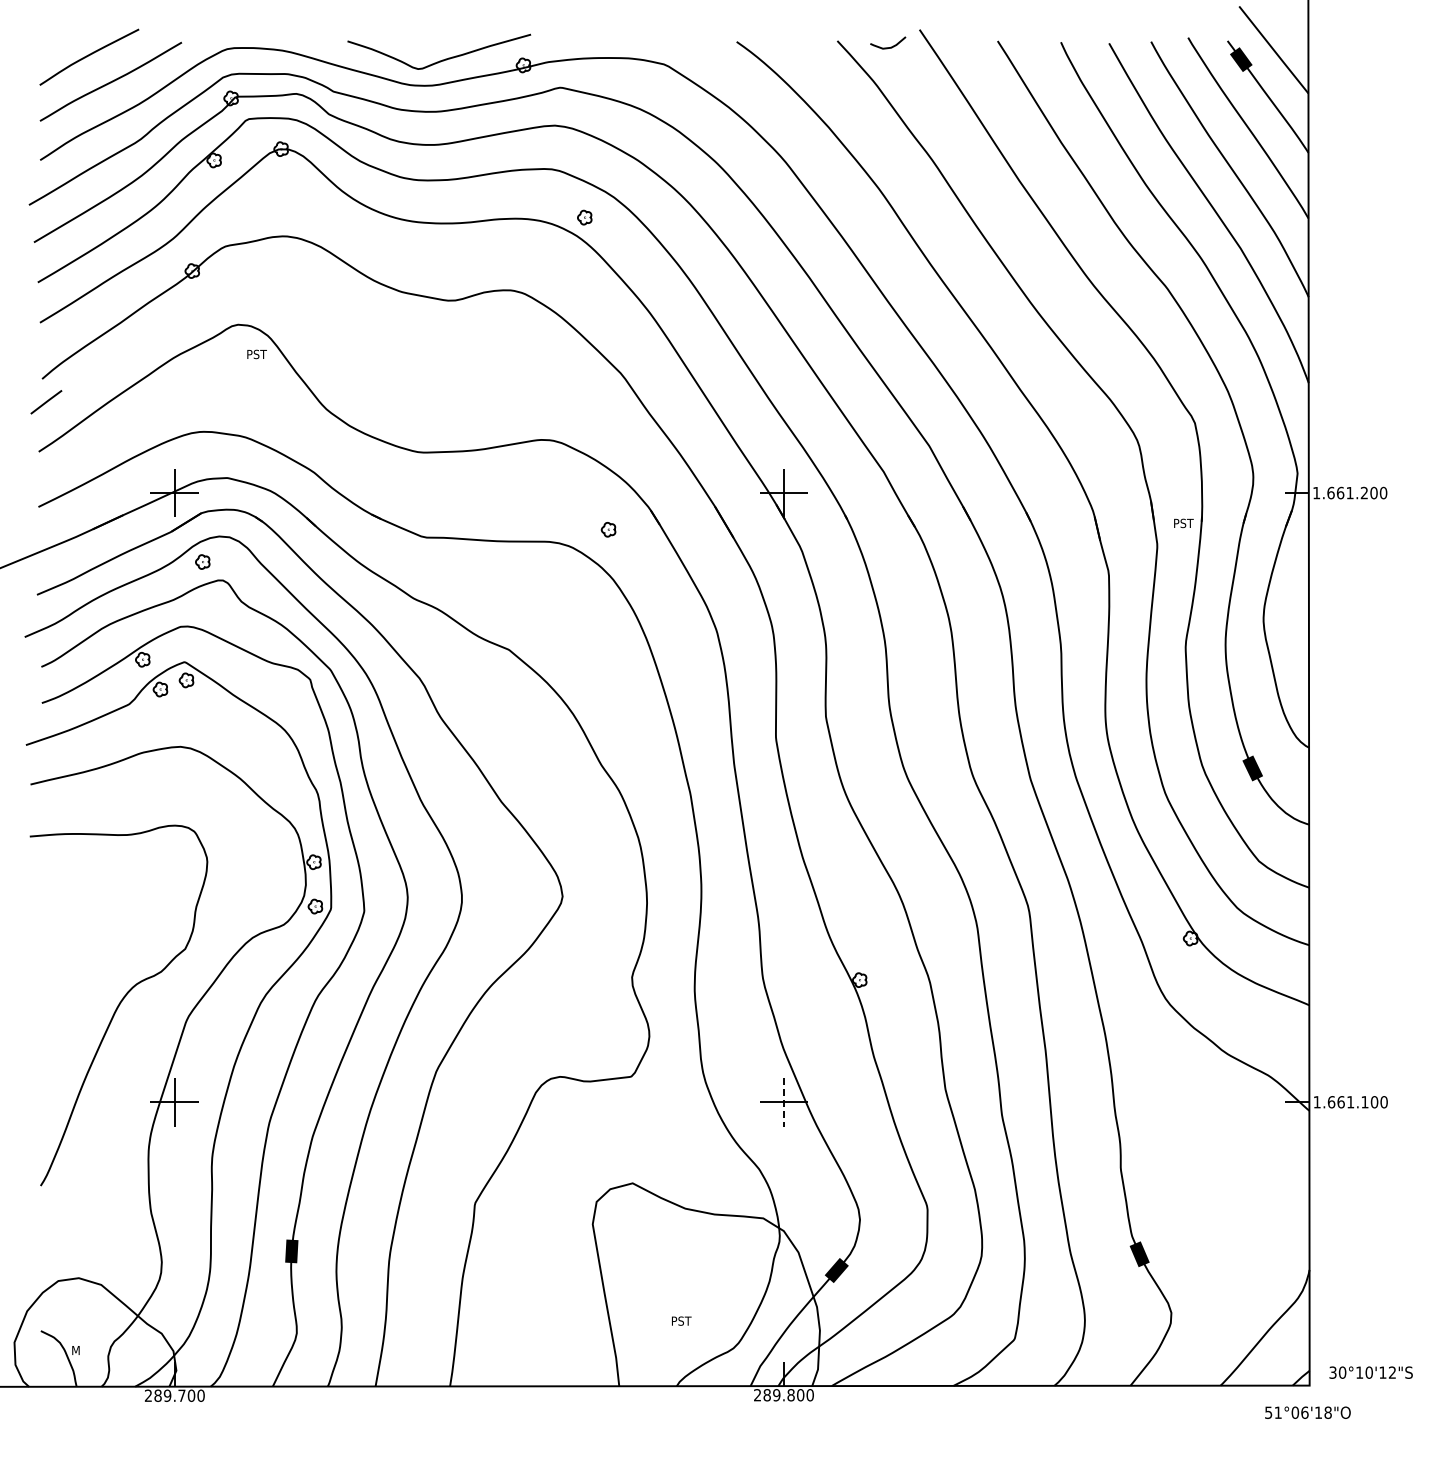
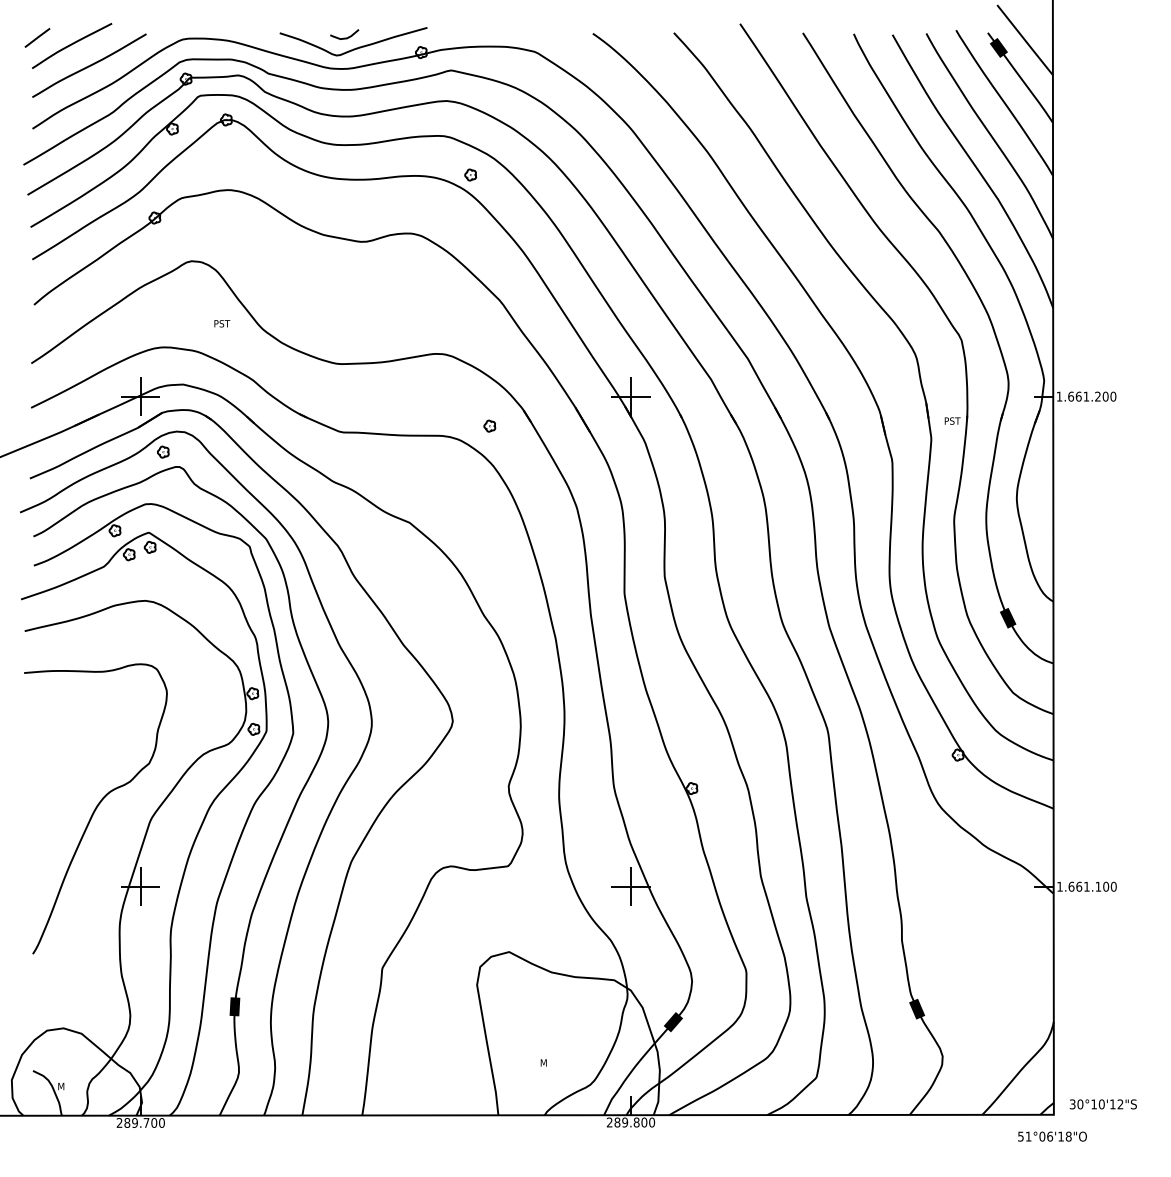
curve: (890, 46) -> (346, 37), moved
text: (256, 354) -> (221, 323), moved
line: (46, 402) -> (37, 38), moved
line: (783, 1102) -> (630, 887), dashed -> solid
text: (682, 1320) -> (549, 1062), PST -> M

